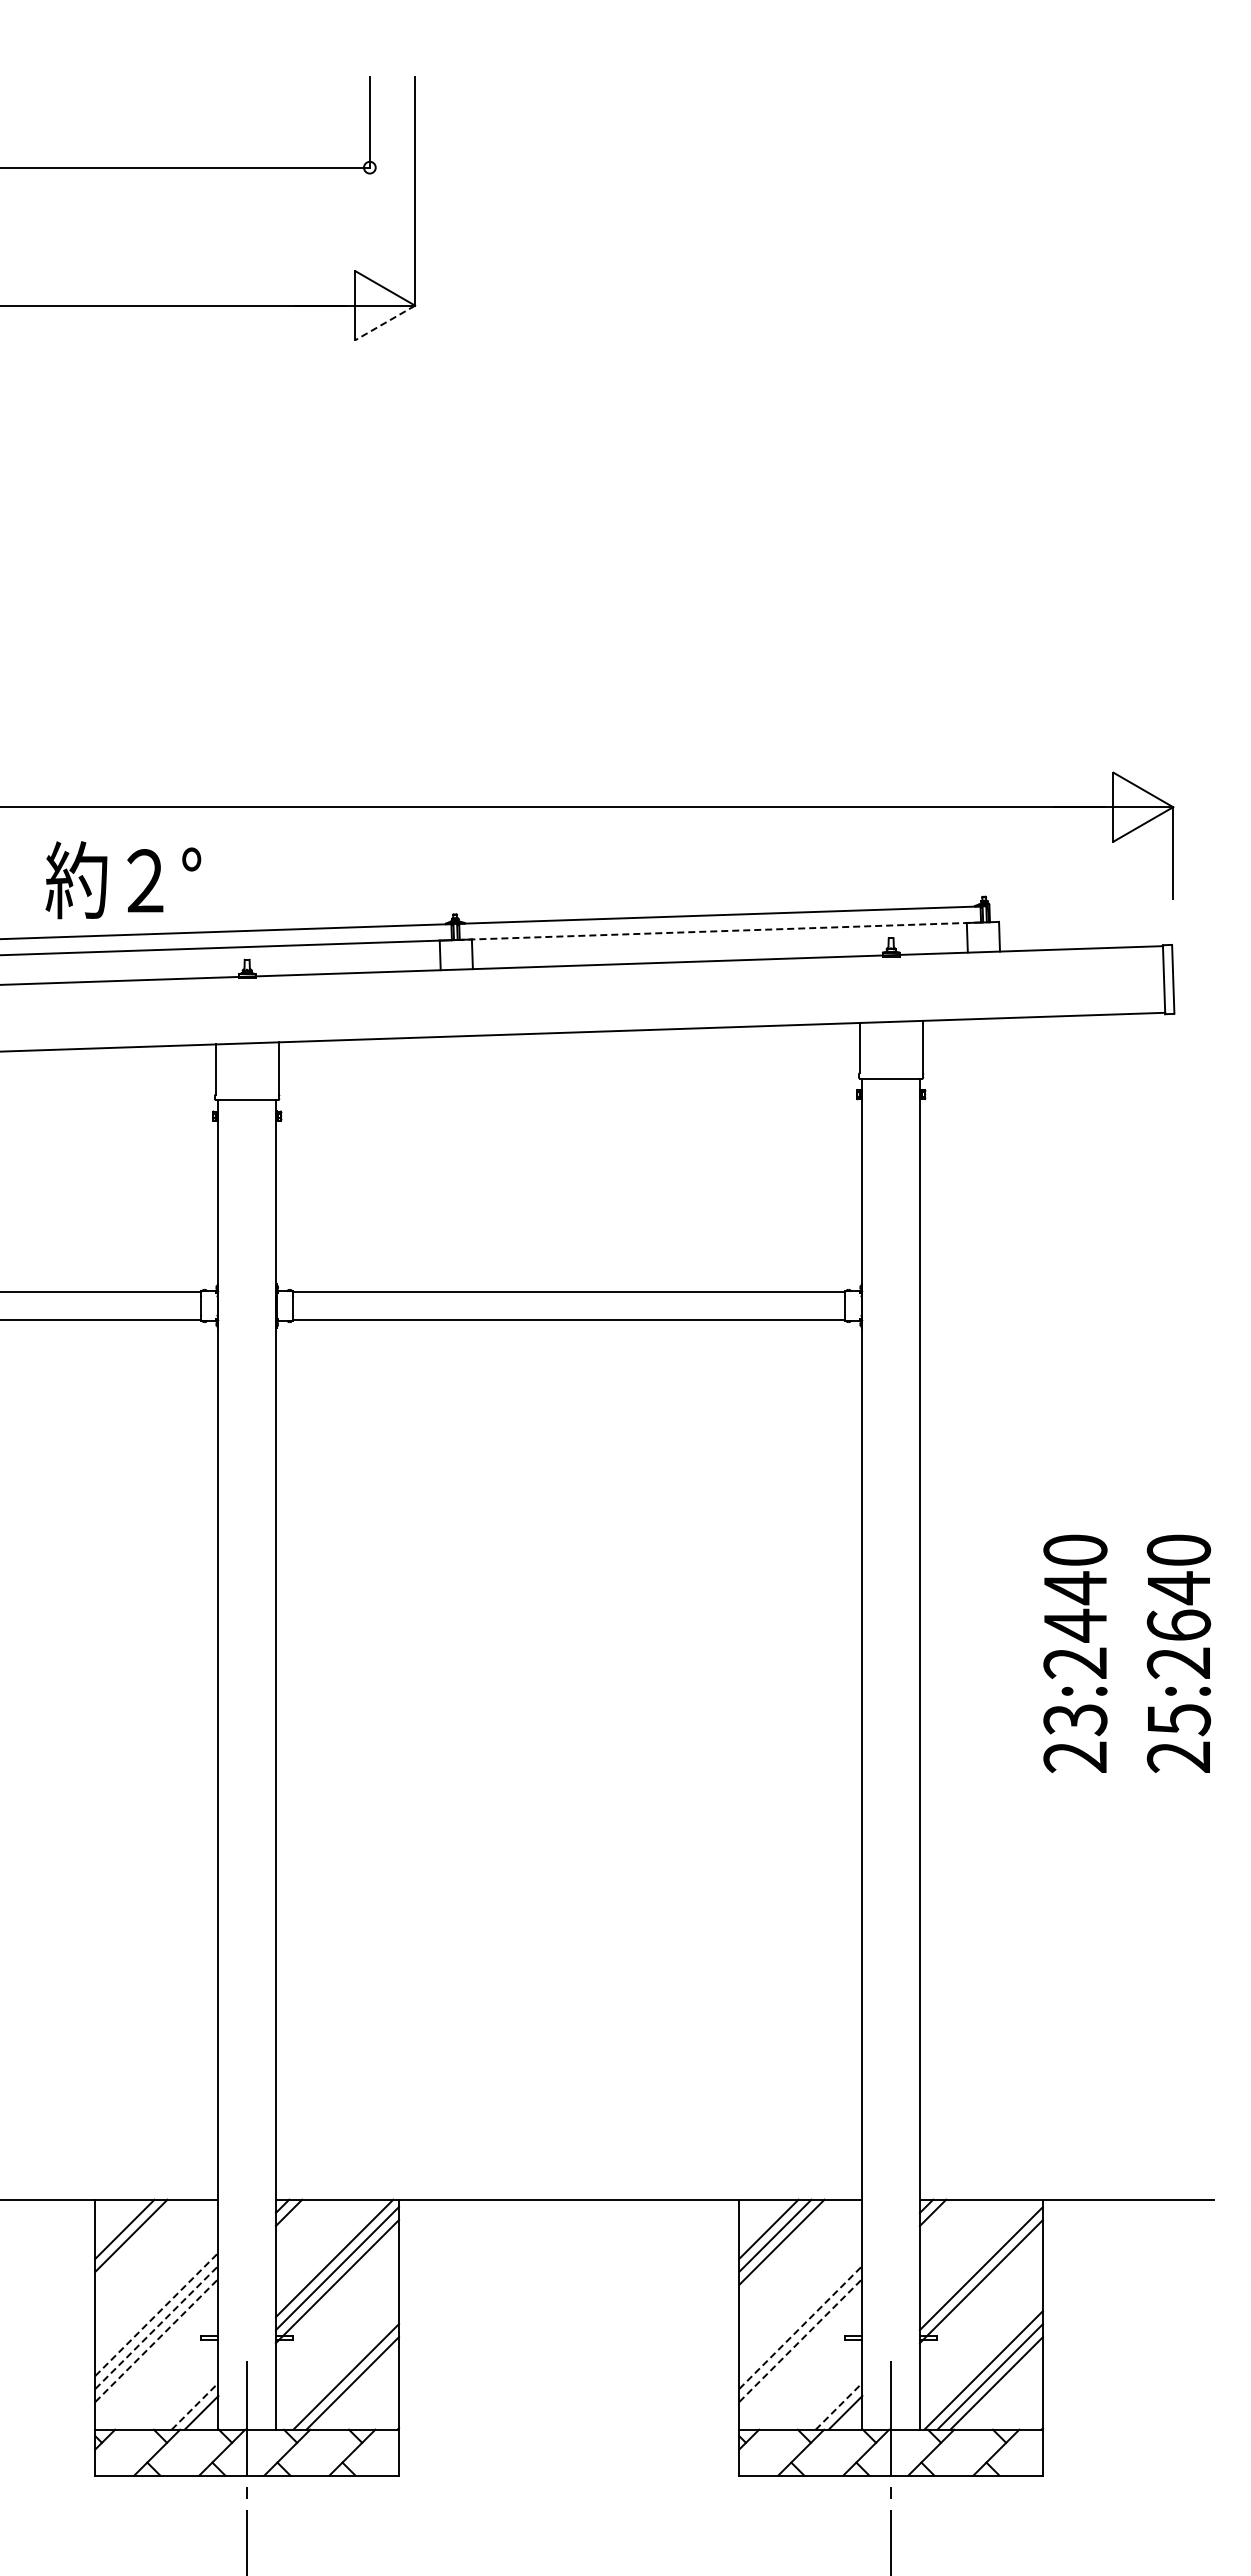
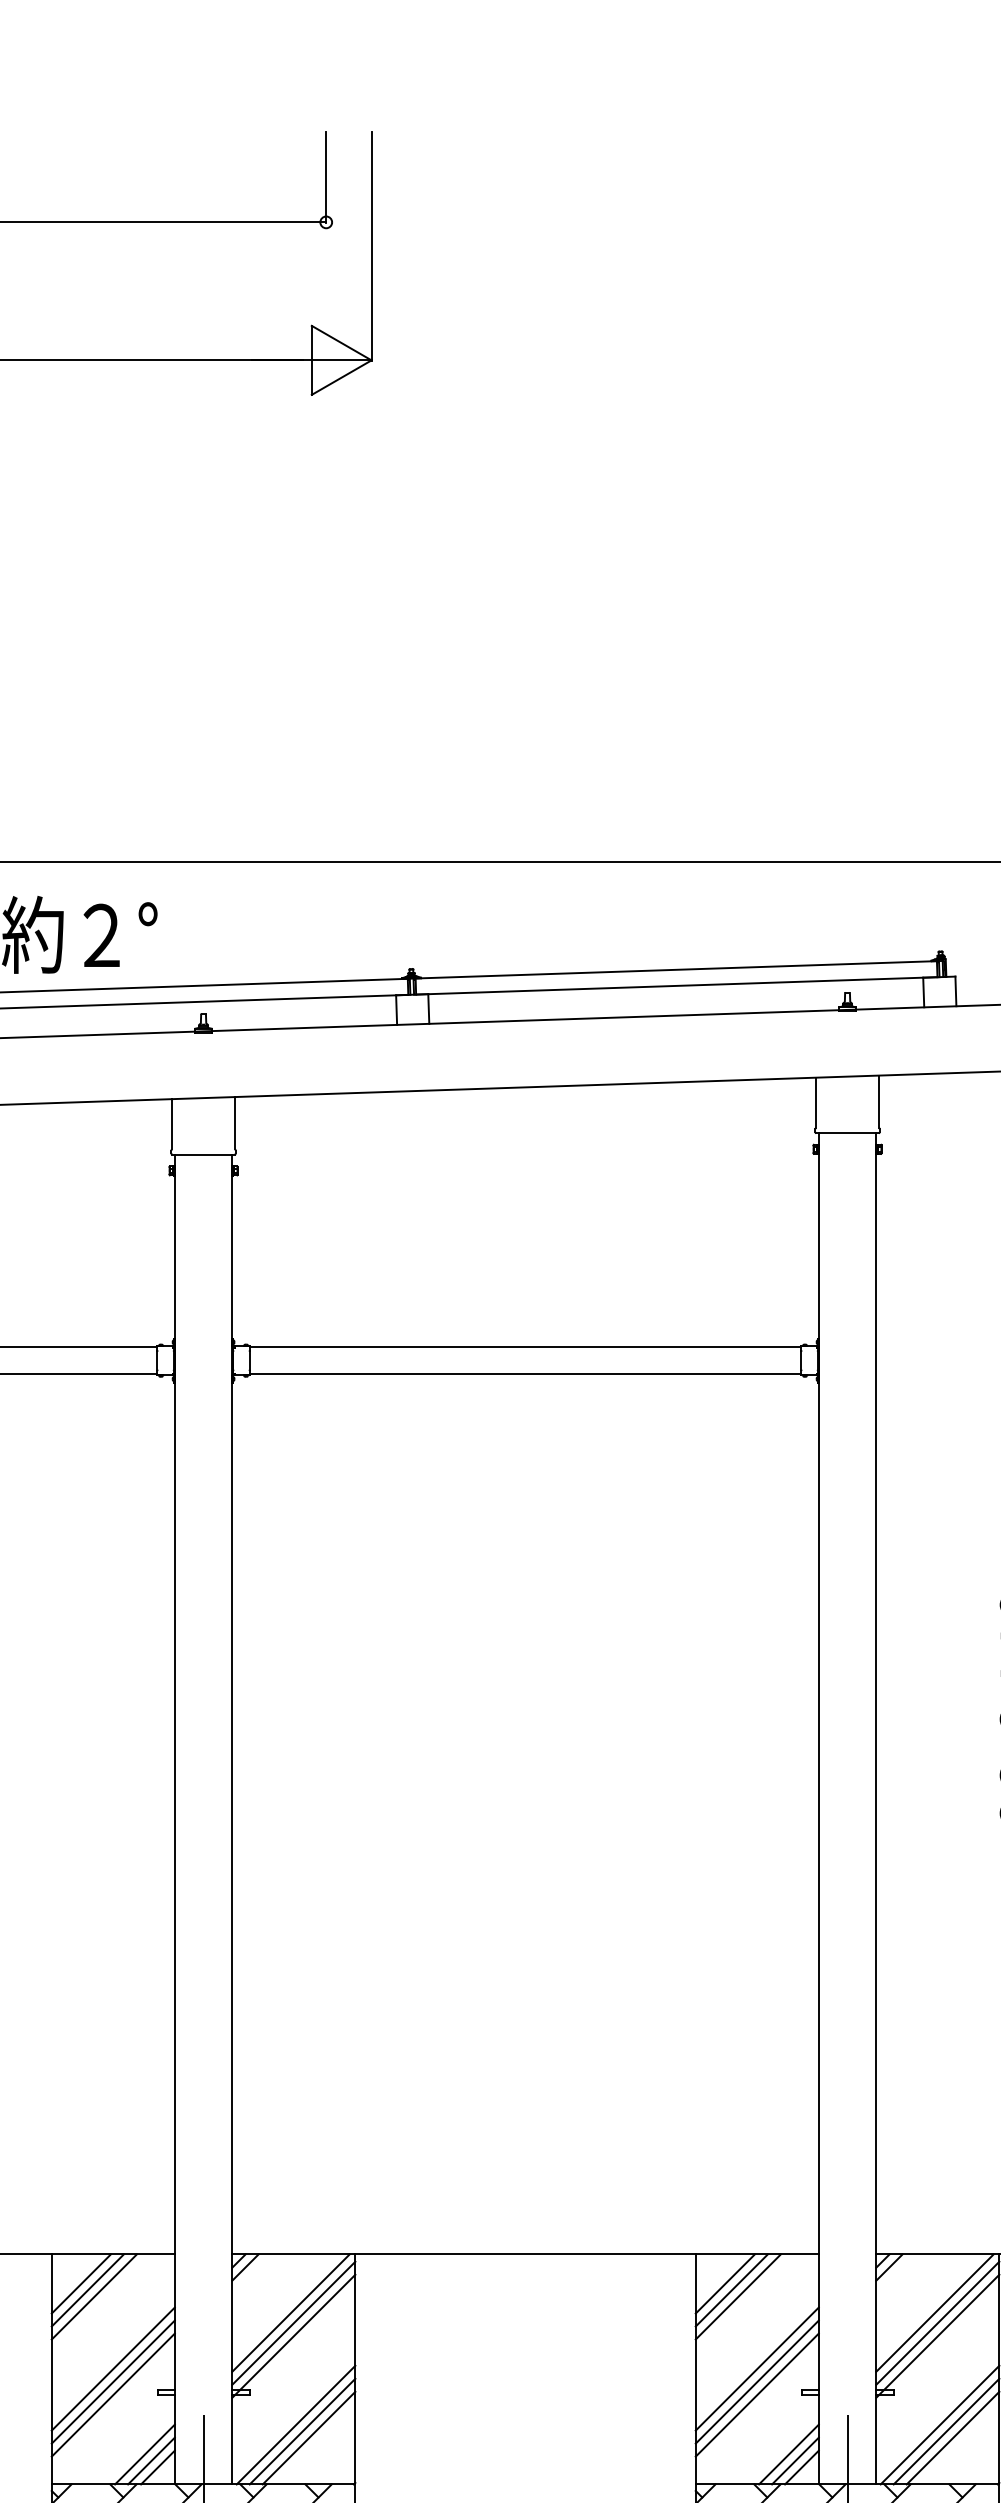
line: (384, 323) -> (340, 378), dashed -> solid
line: (720, 931) -> (676, 986), dashed -> solid
line: (137, 2241) -> (93, 2296), added
line: (978, 2258) -> (934, 2313), added
line: (800, 2313) -> (756, 2368), added
line: (157, 2314) -> (113, 2369), dashed -> solid
line: (157, 2327) -> (113, 2382), dashed -> solid
line: (801, 2327) -> (757, 2382), dashed -> solid
line: (157, 2340) -> (113, 2395), dashed -> solid
line: (801, 2340) -> (757, 2395), dashed -> solid
line: (339, 2370) -> (295, 2425), added
line: (188, 2399) -> (144, 2454), added
line: (832, 2399) -> (788, 2454), added
line: (195, 2406) -> (151, 2461), dashed -> solid
line: (839, 2406) -> (795, 2461), dashed -> solid

